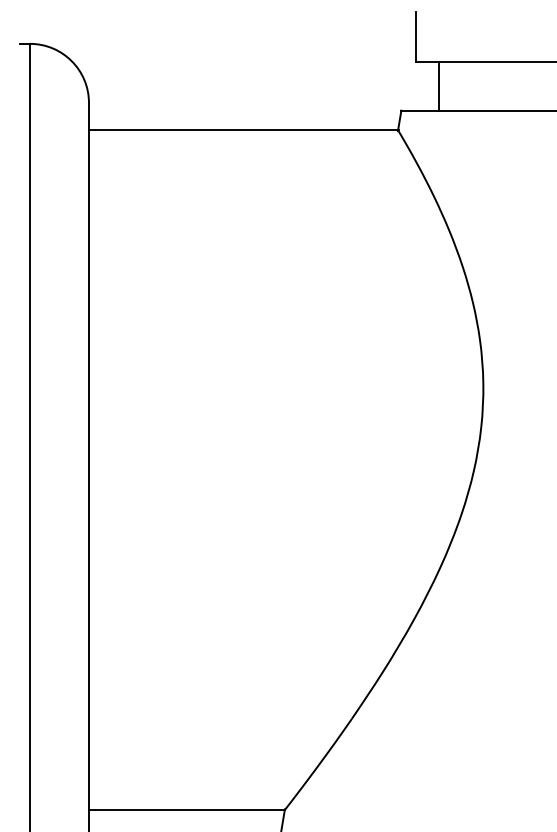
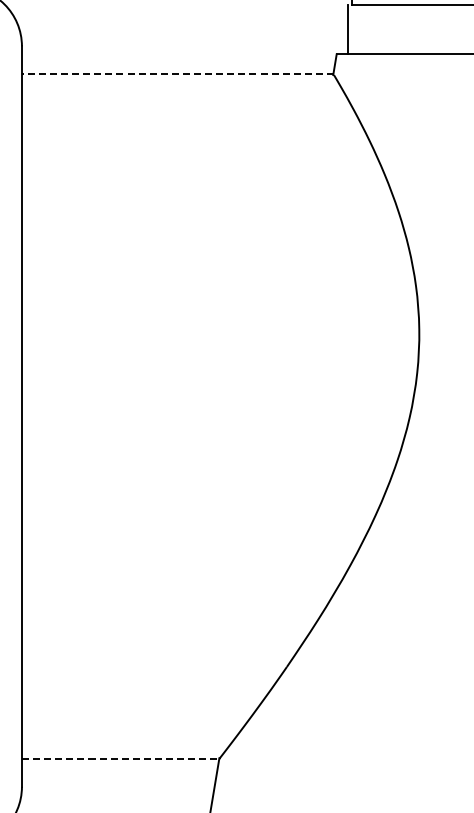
line: (438, 85) -> (347, 28), moved
line: (243, 130) -> (177, 74), solid -> dashed
line: (187, 810) -> (121, 759), solid -> dashed

